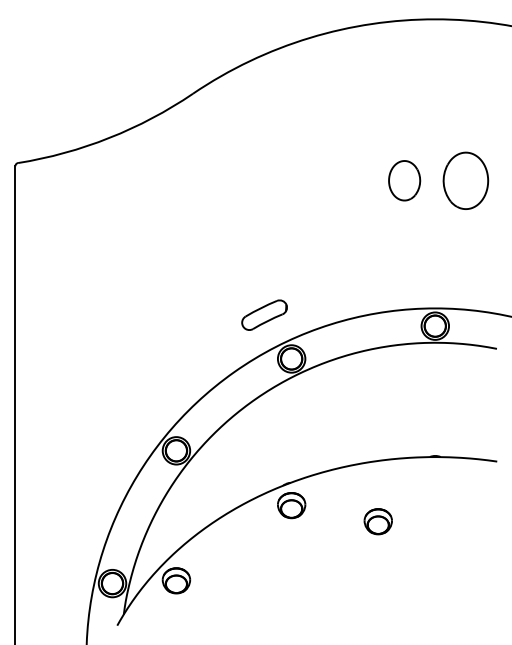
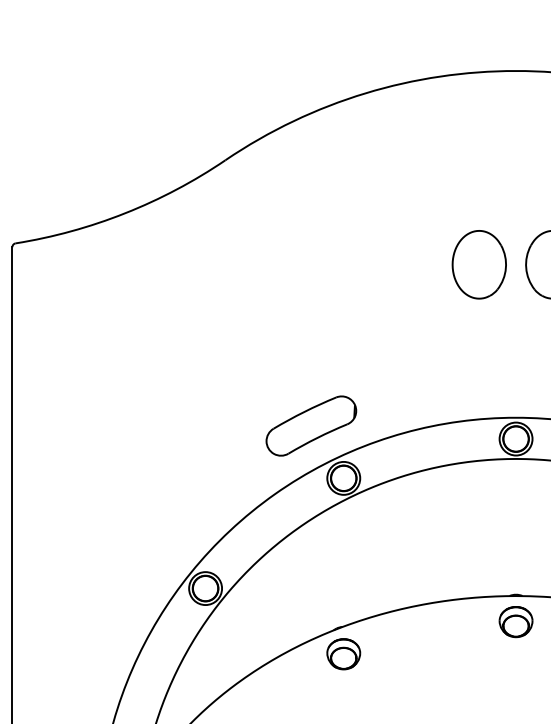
part: (404, 180) -> (479, 264), size x1.43
part: (264, 314) -> (311, 425), size x1.67
part: (377, 521) -> (515, 621), moved

